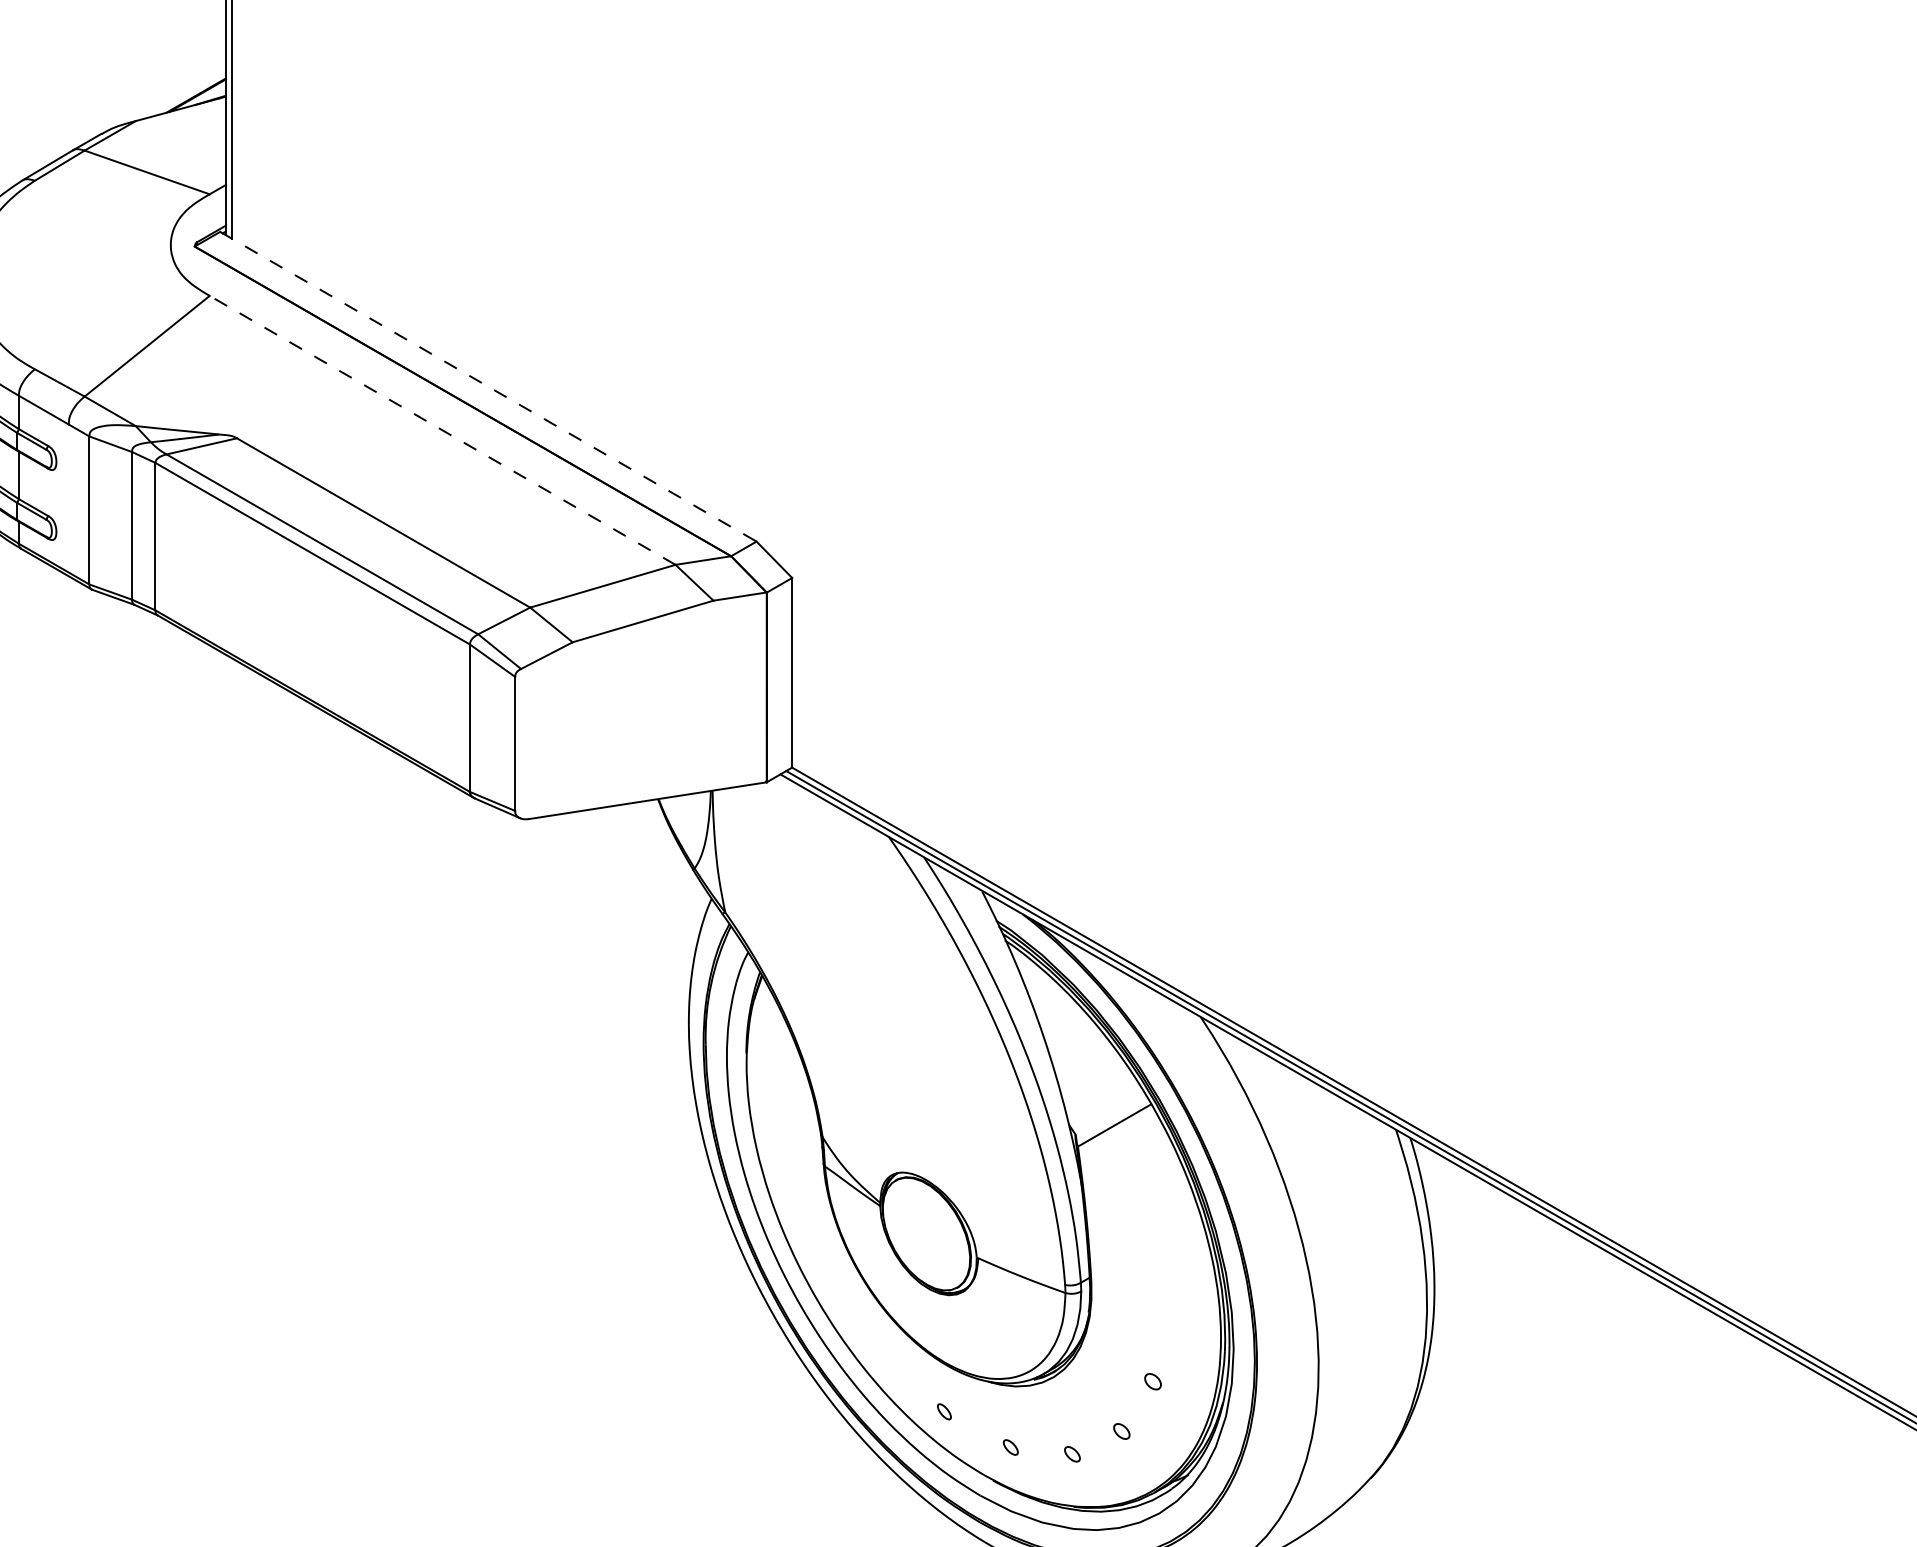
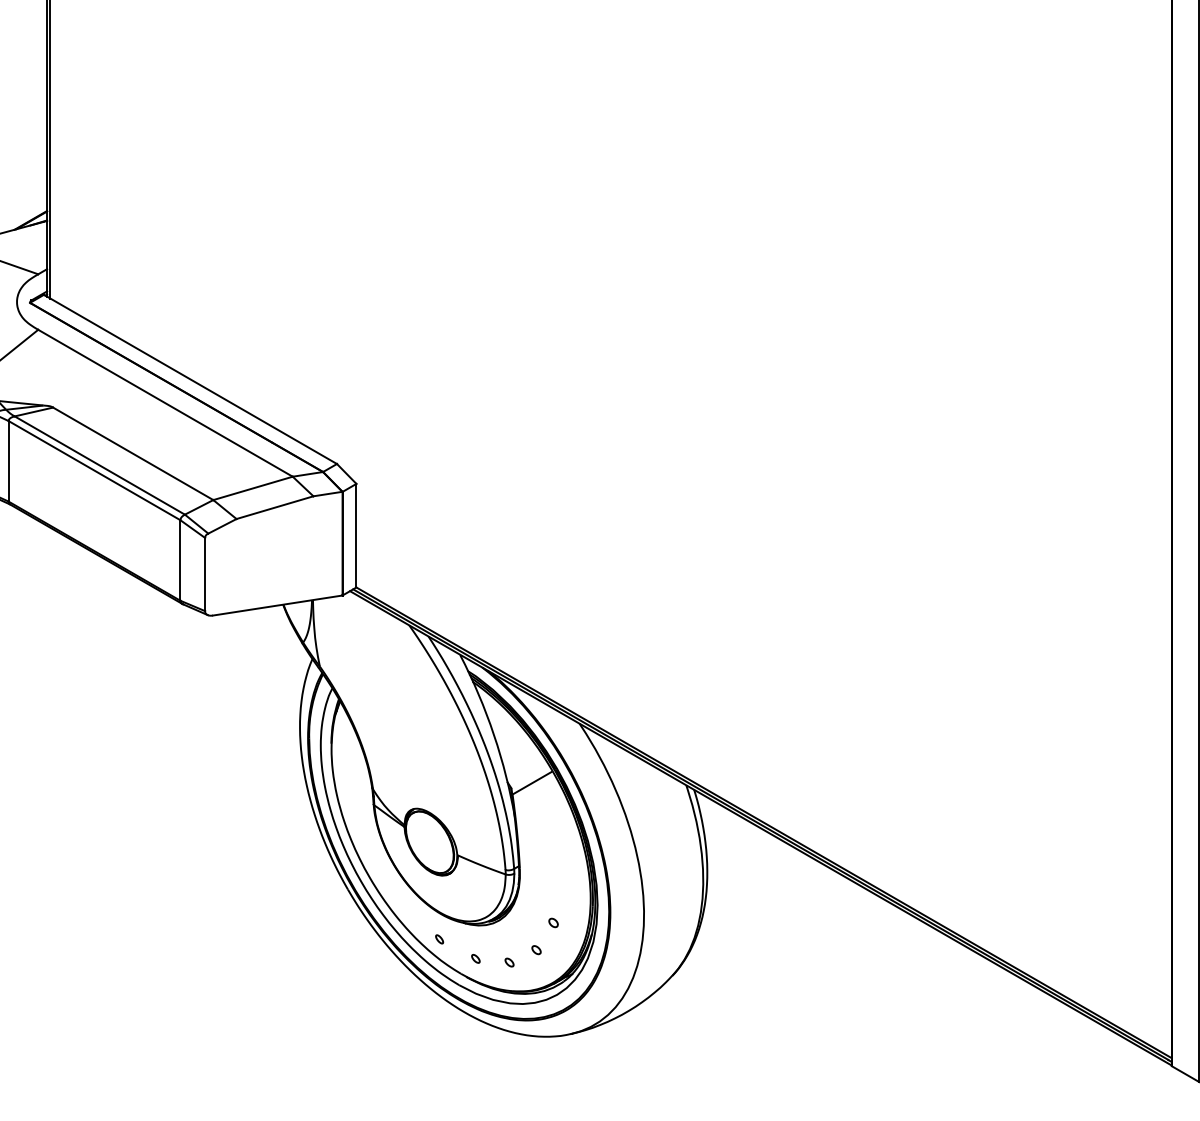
line: (488, 386) -> (190, 379), dashed -> solid
line: (442, 430) -> (165, 403), dashed -> solid

